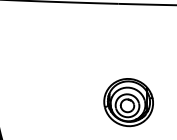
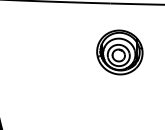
part: (128, 102) -> (119, 52), moved

